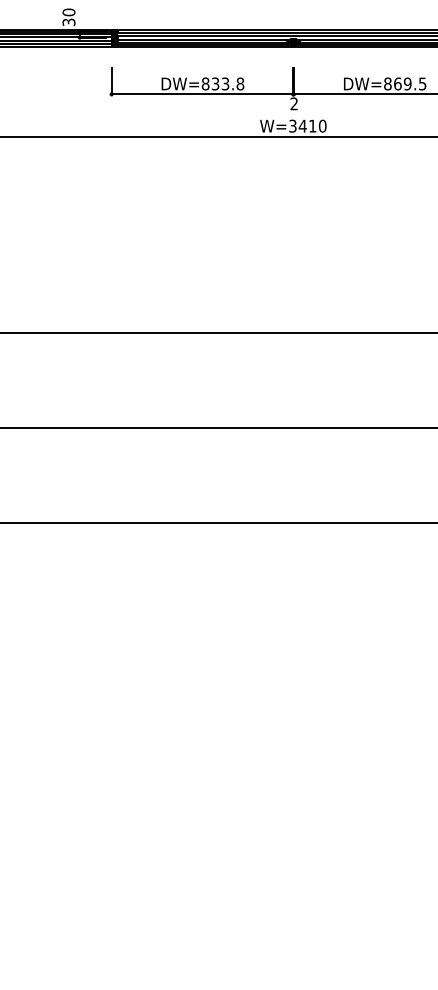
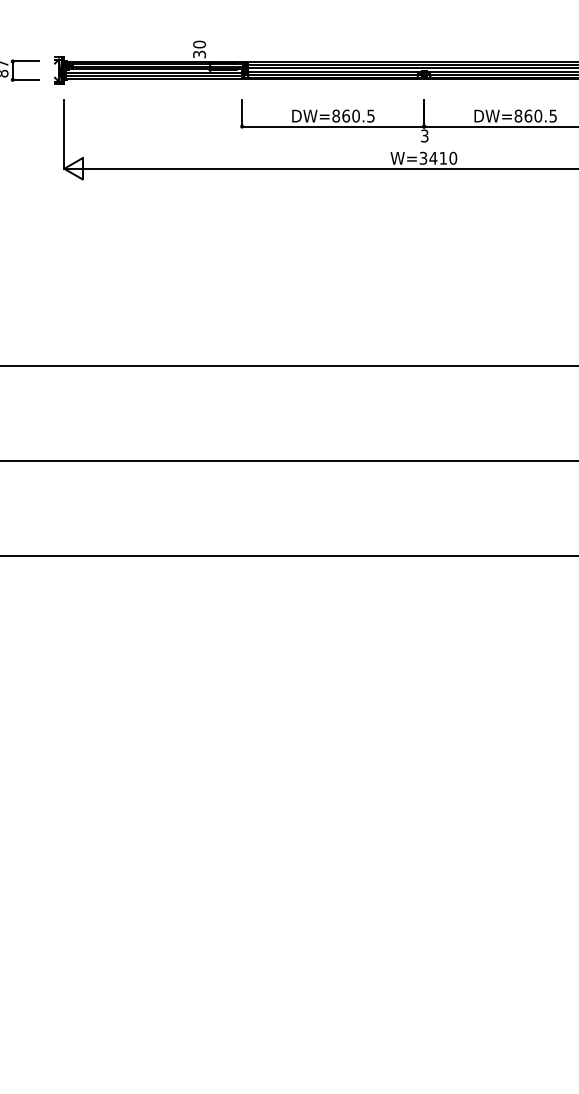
text: (227, 83) -> (358, 115), DW=833.8 -> DW=860.5
text: (406, 84) -> (537, 116), DW=869.5 -> DW=860.5
text: (293, 104) -> (424, 136), 2 -> 3

